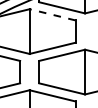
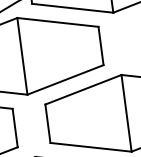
line: (52, 14) -> (57, 21), dashed -> solid

